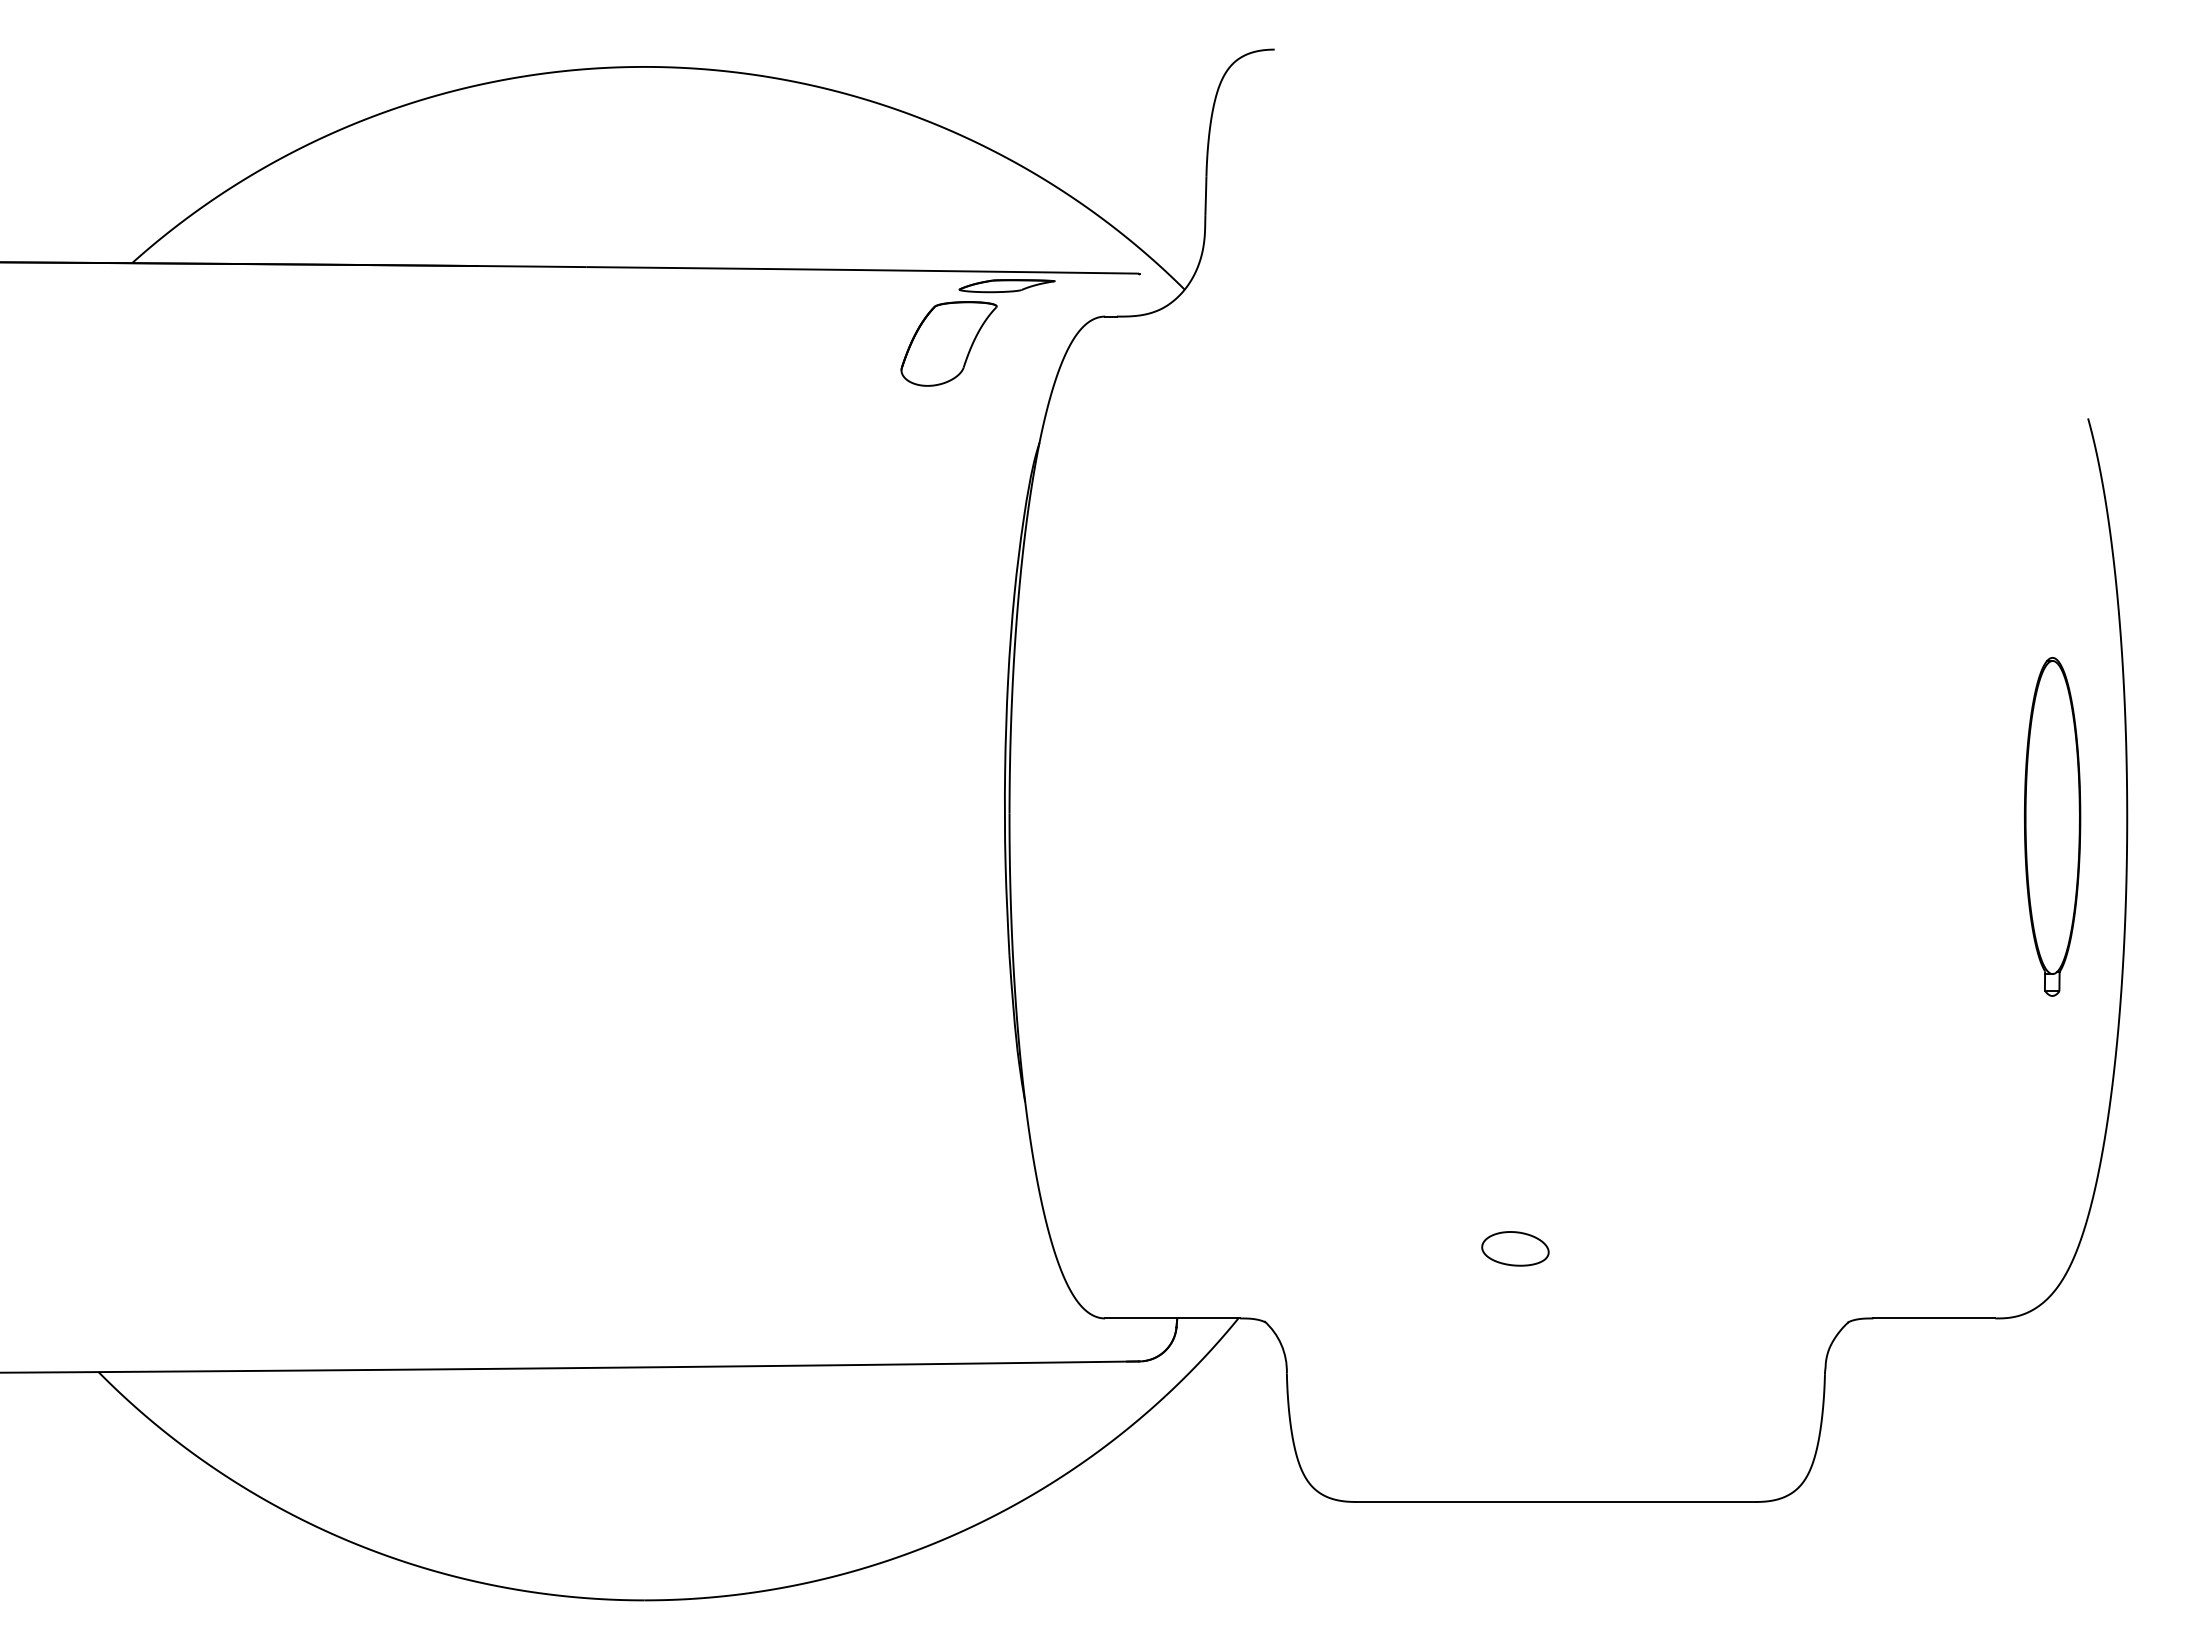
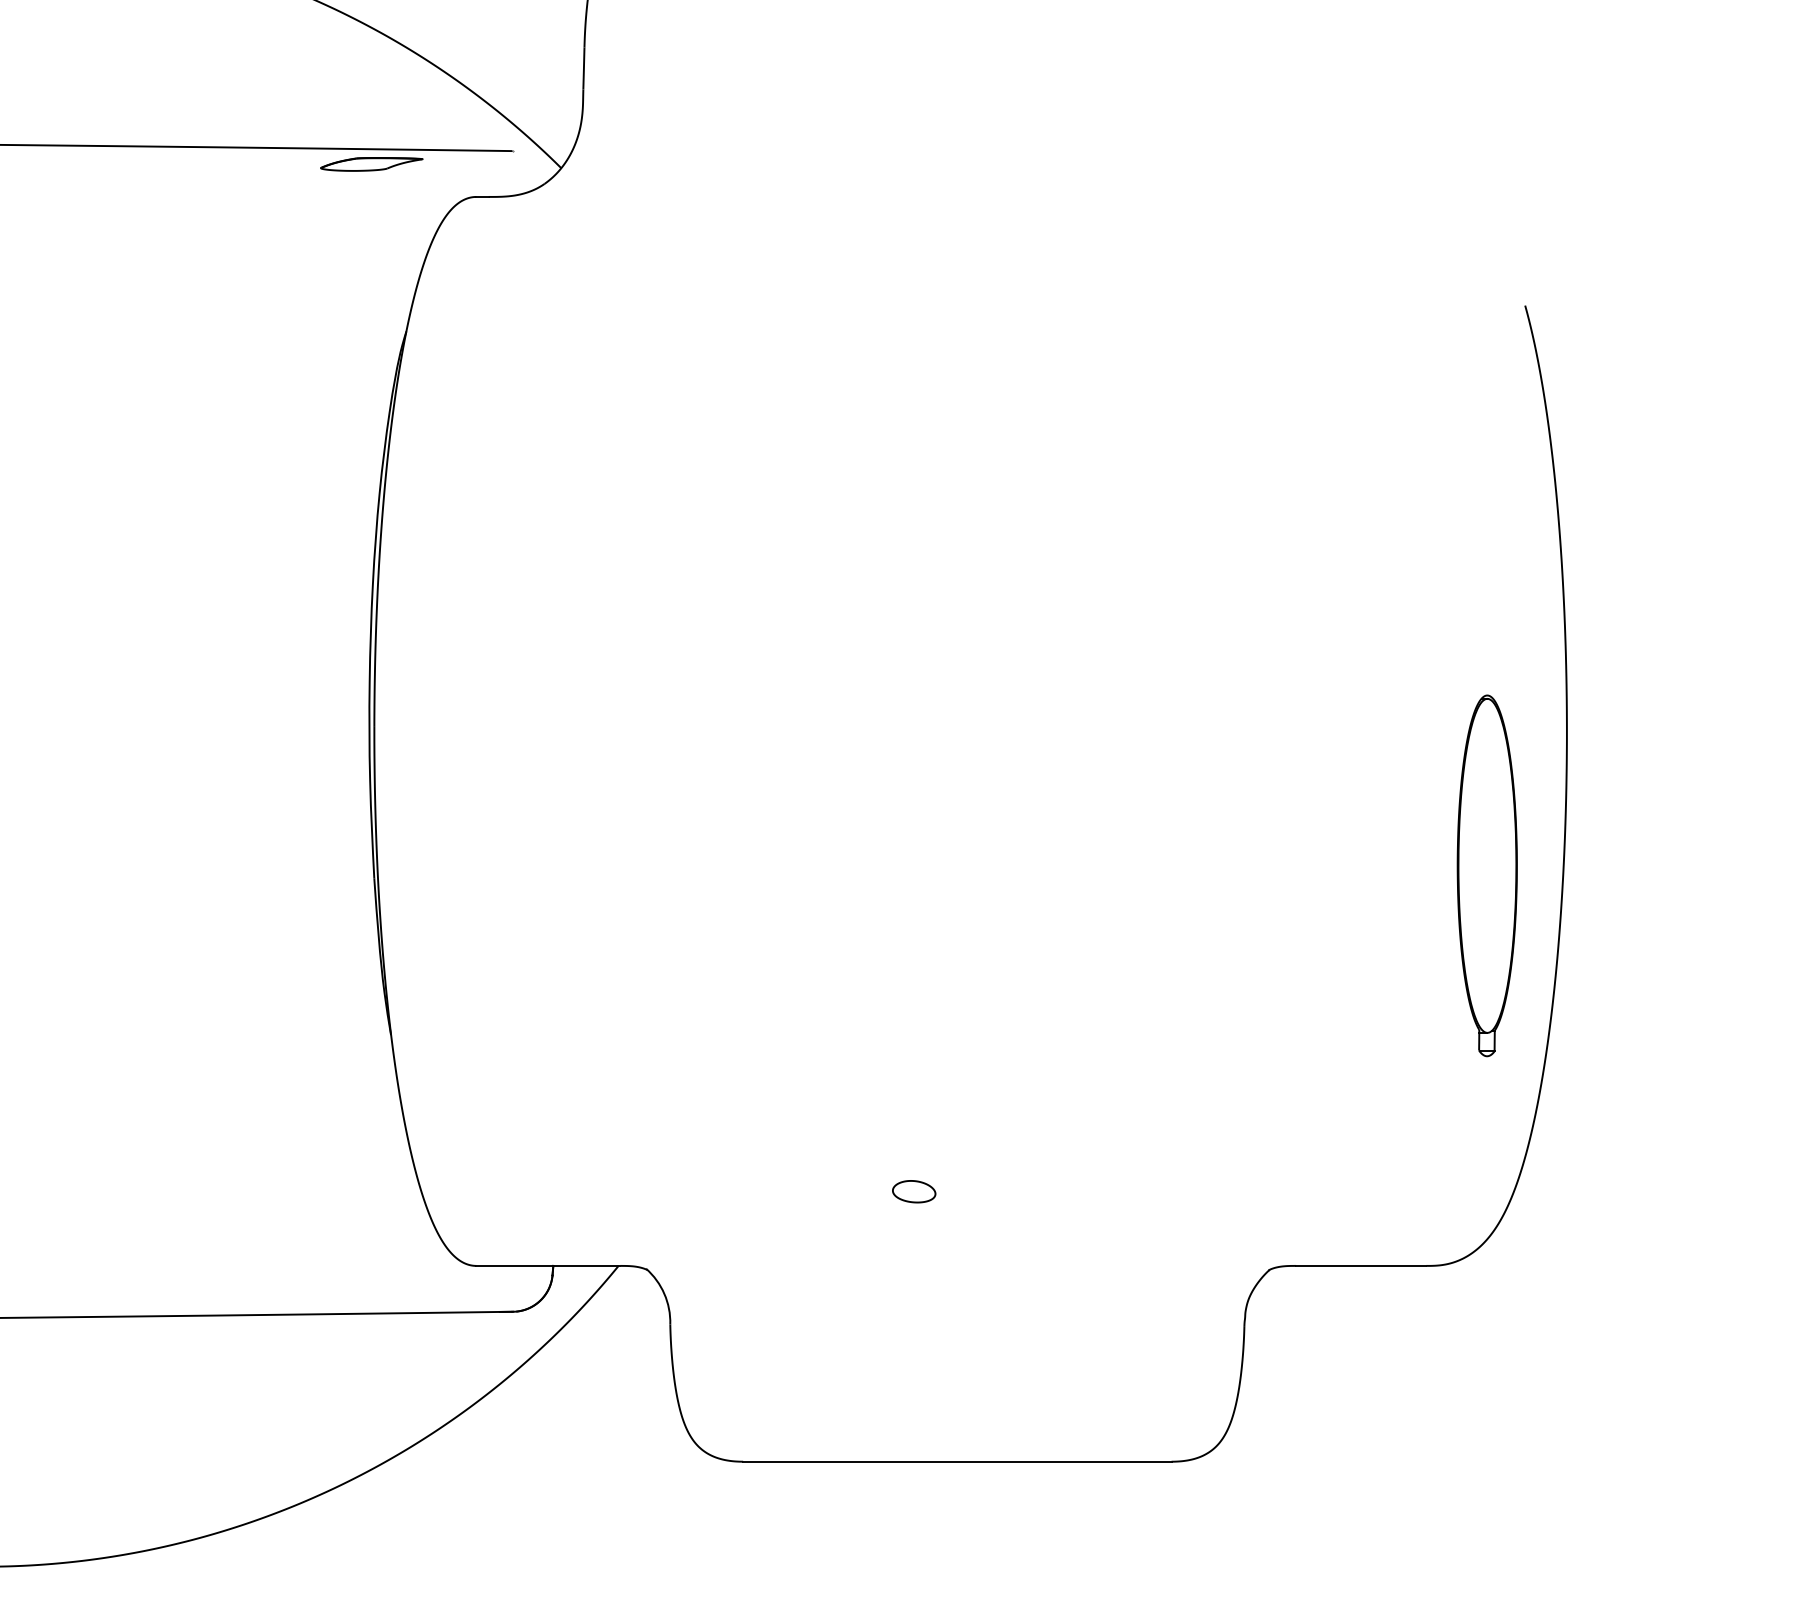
part: (948, 343) -> (309, 225), removed
part: (2052, 826) -> (1487, 875), moved
part: (1515, 1248) -> (914, 1191), size x0.6

